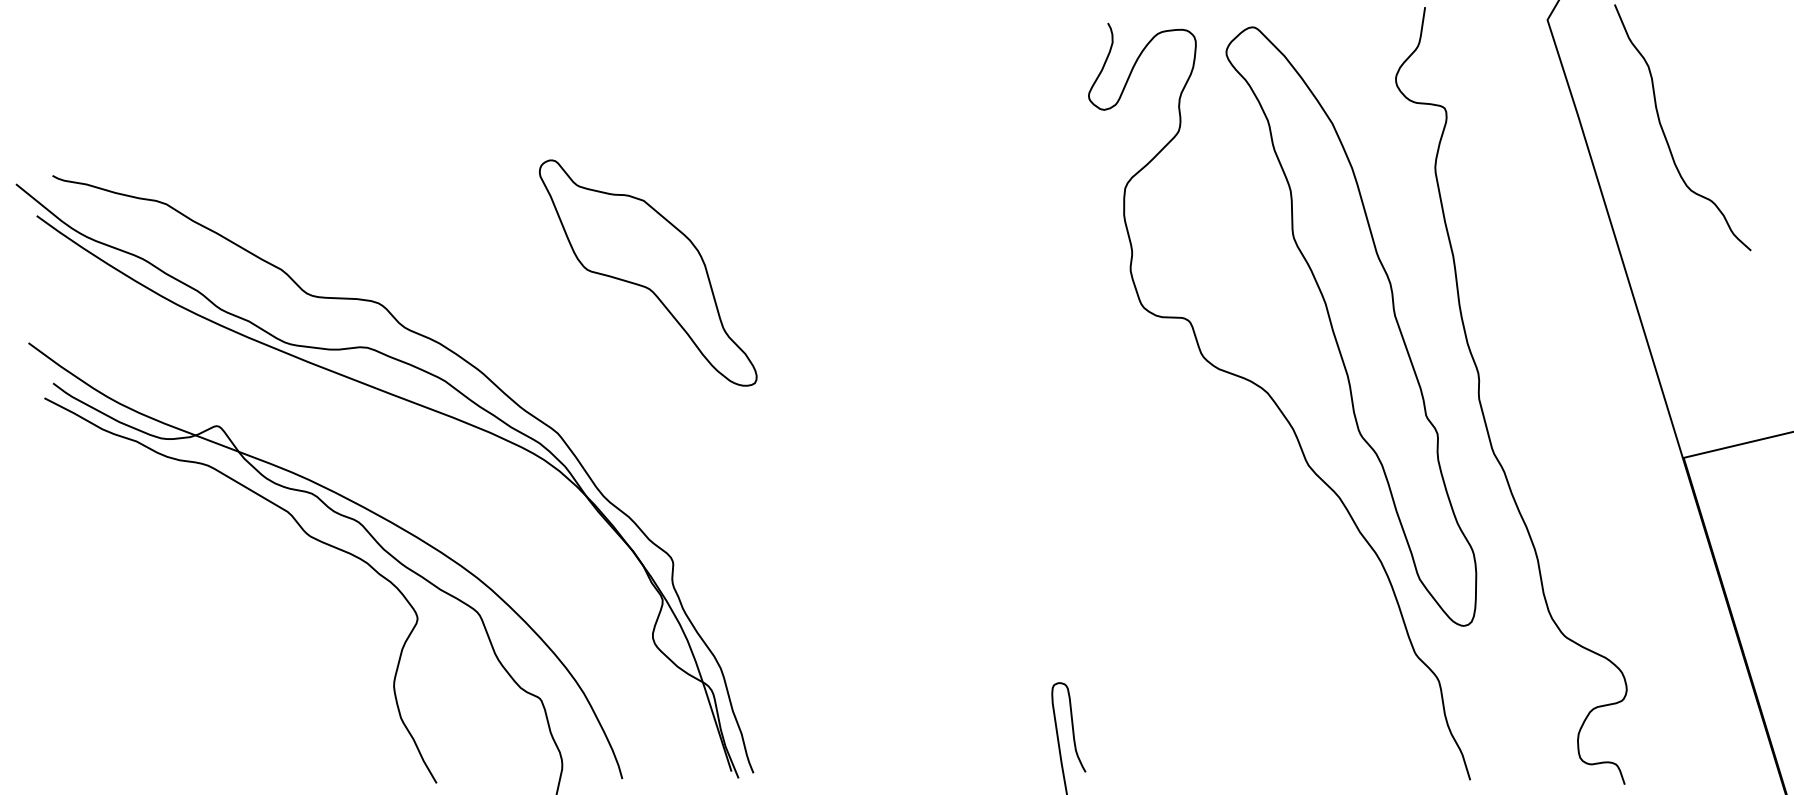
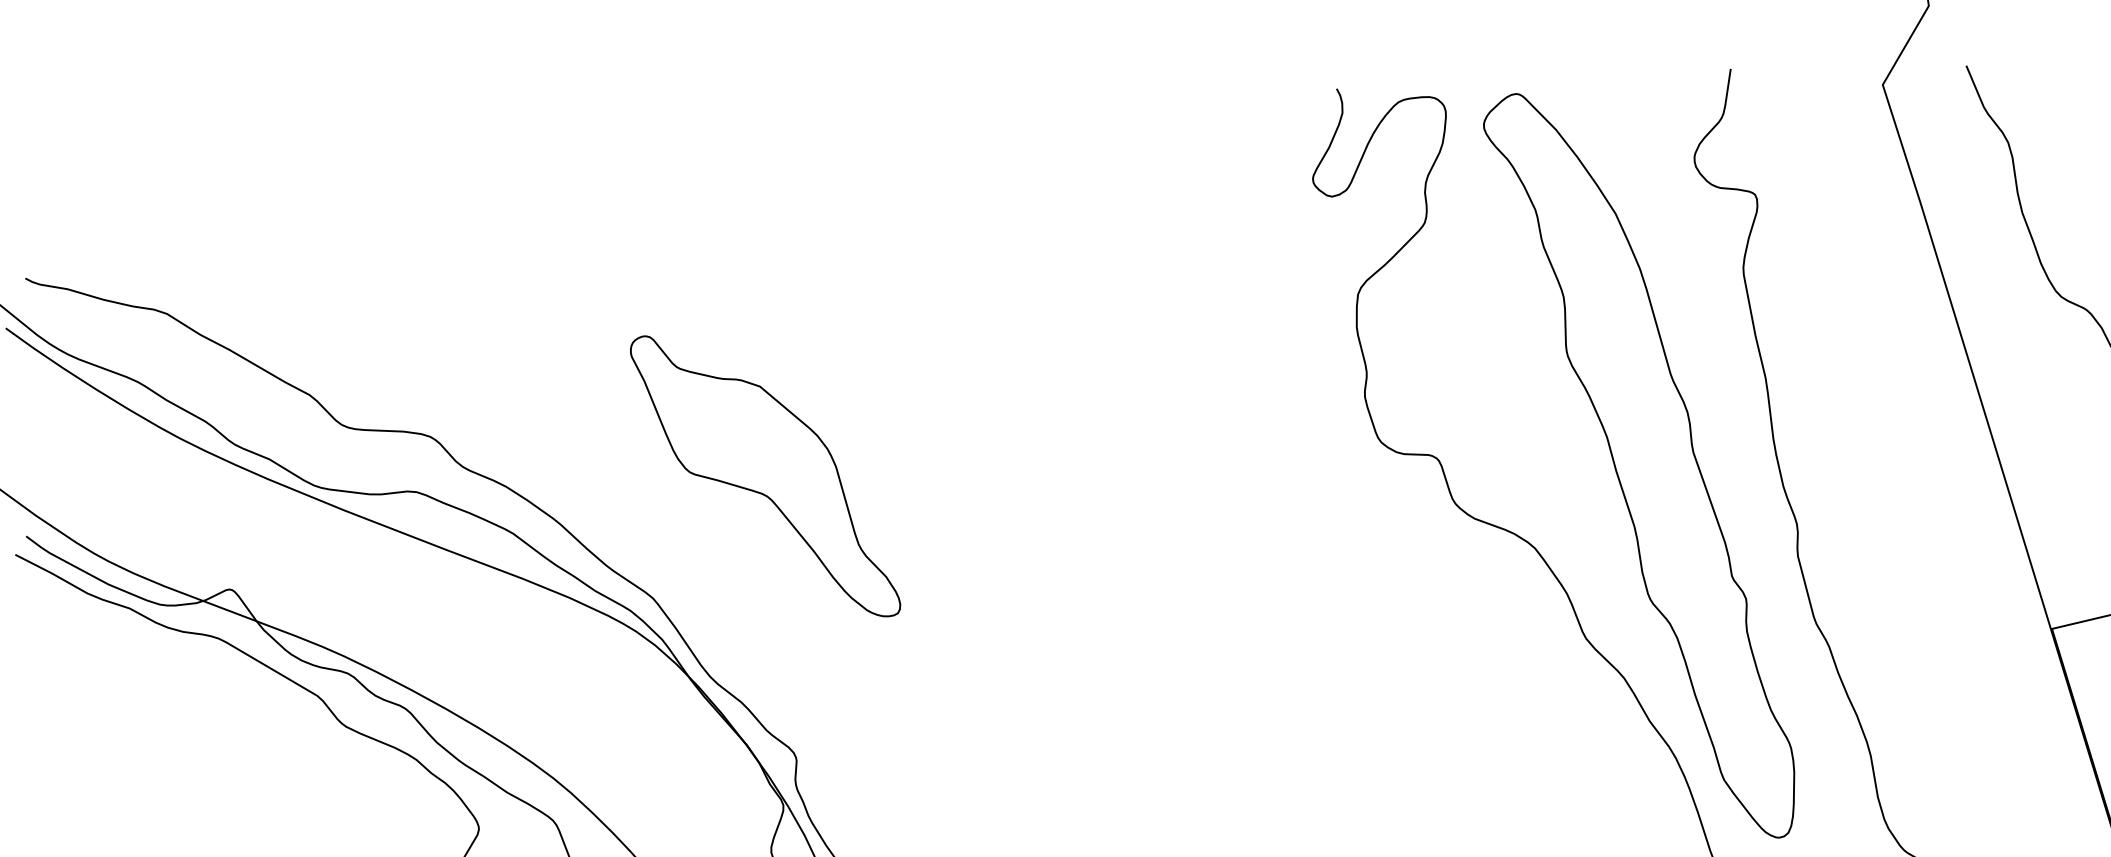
part: (648, 272) -> (765, 475), moved

